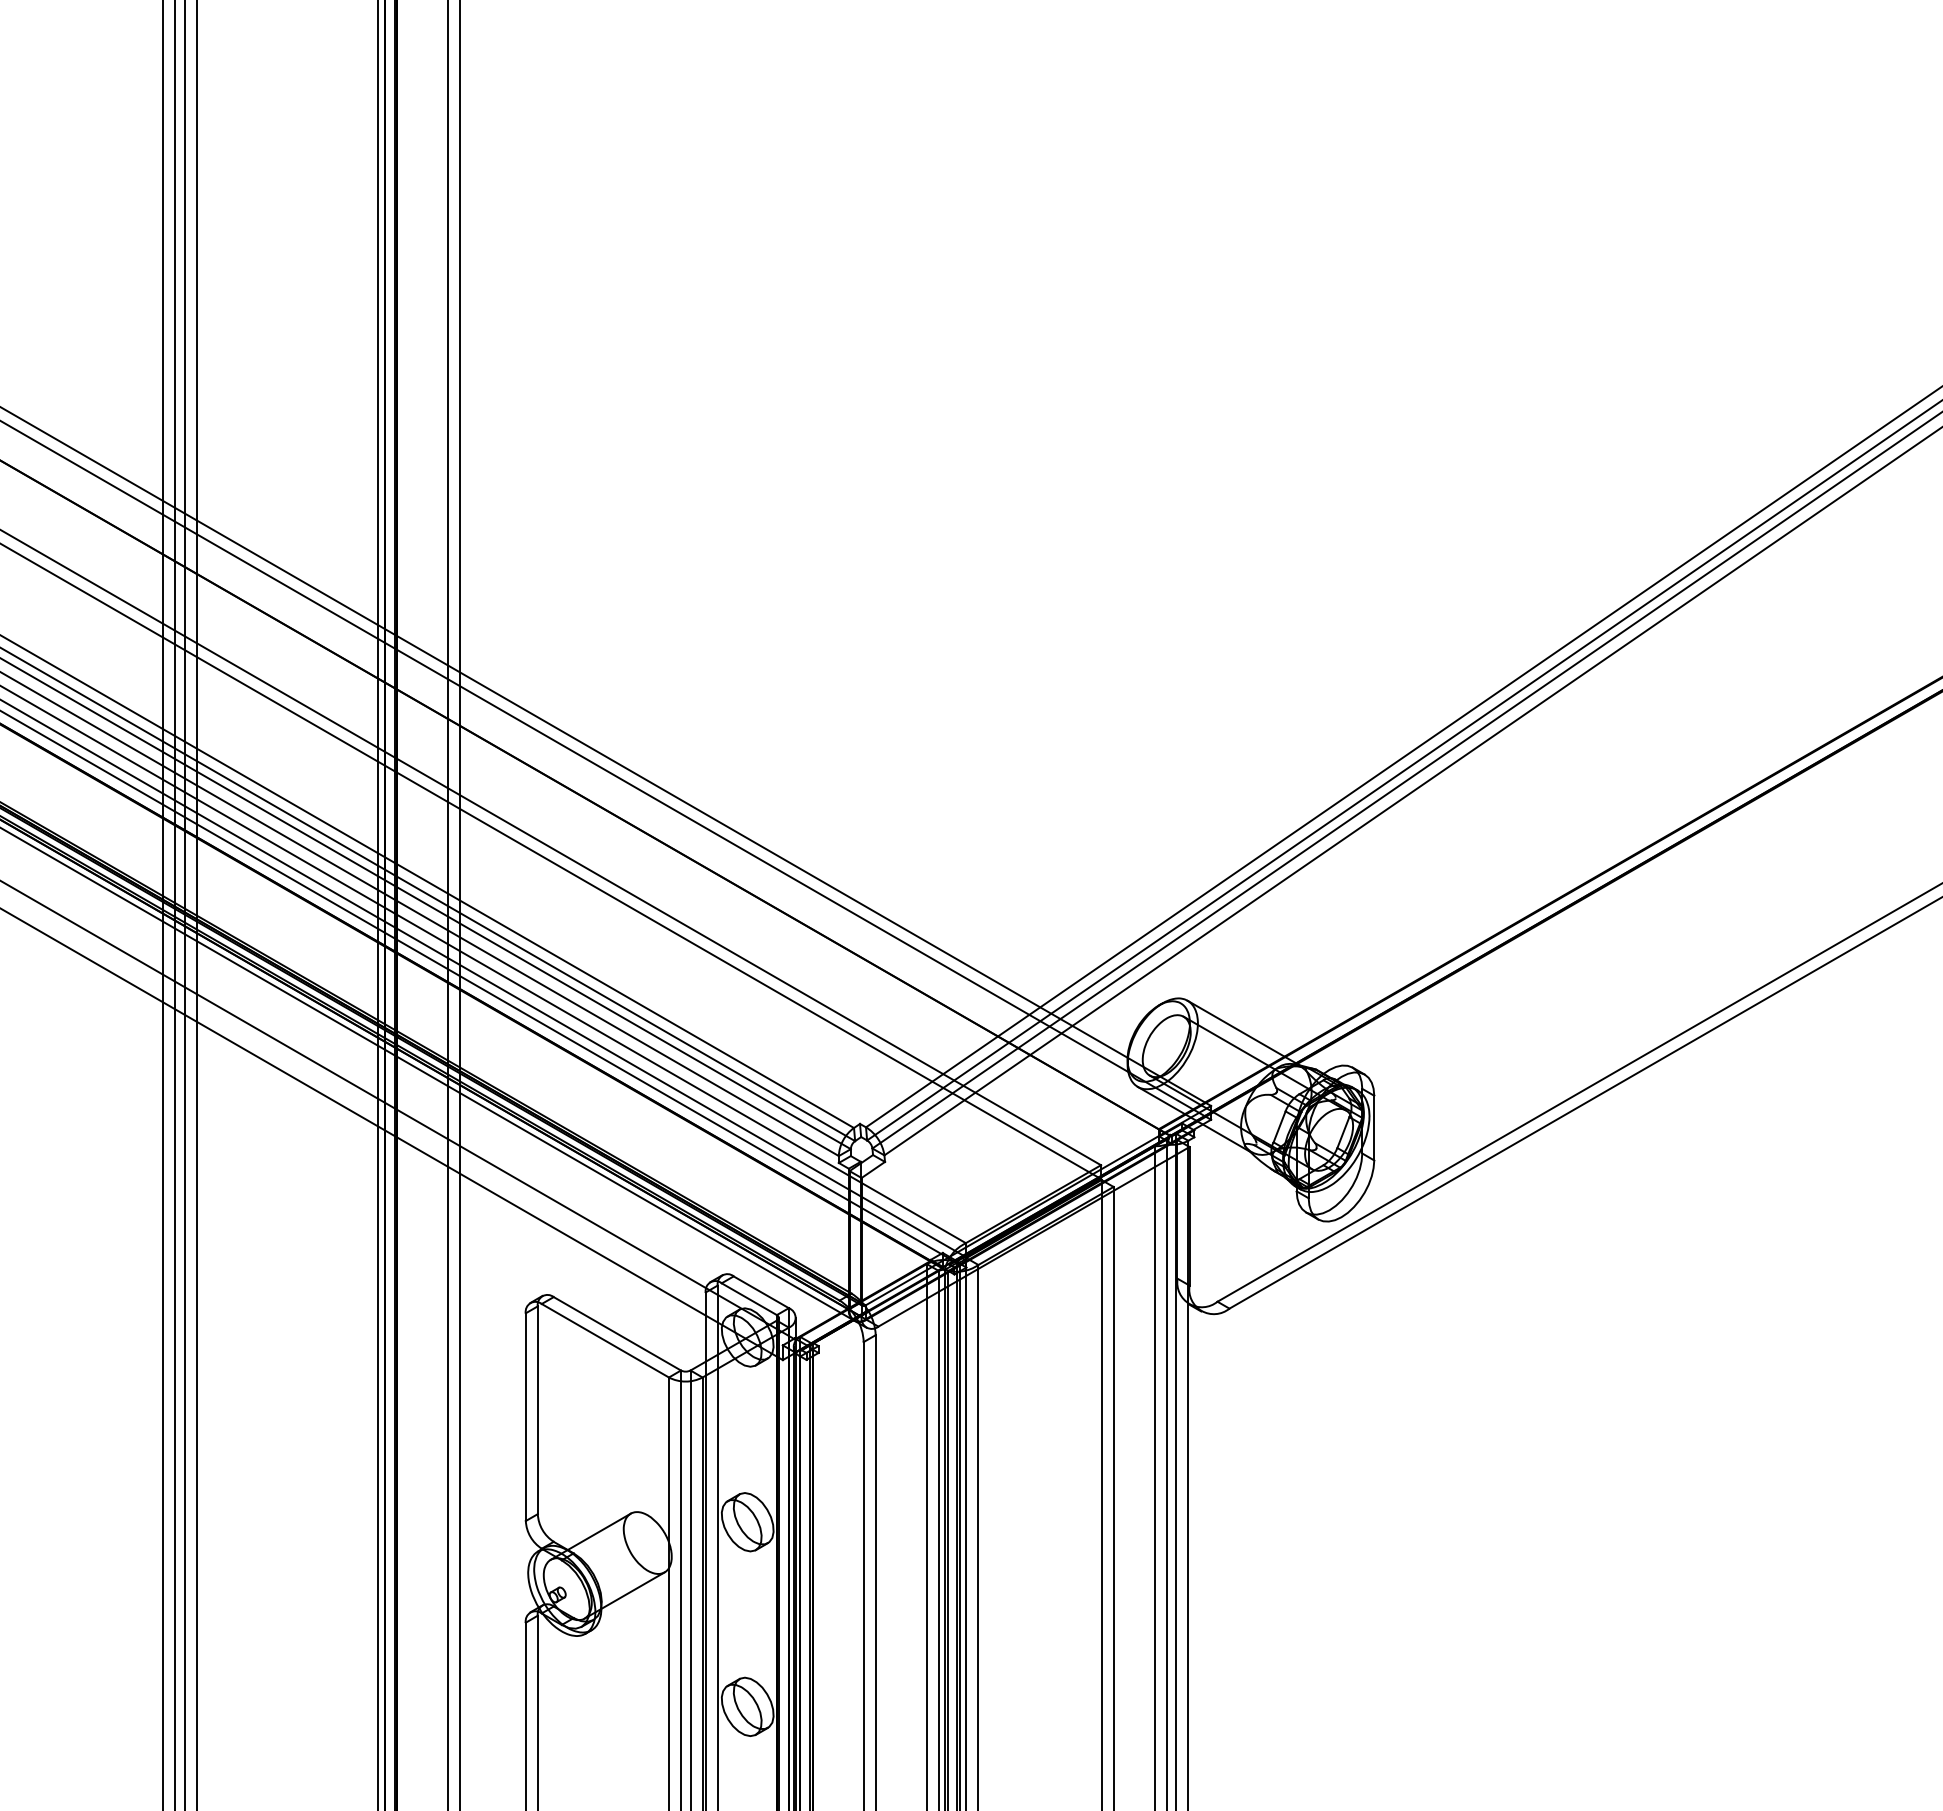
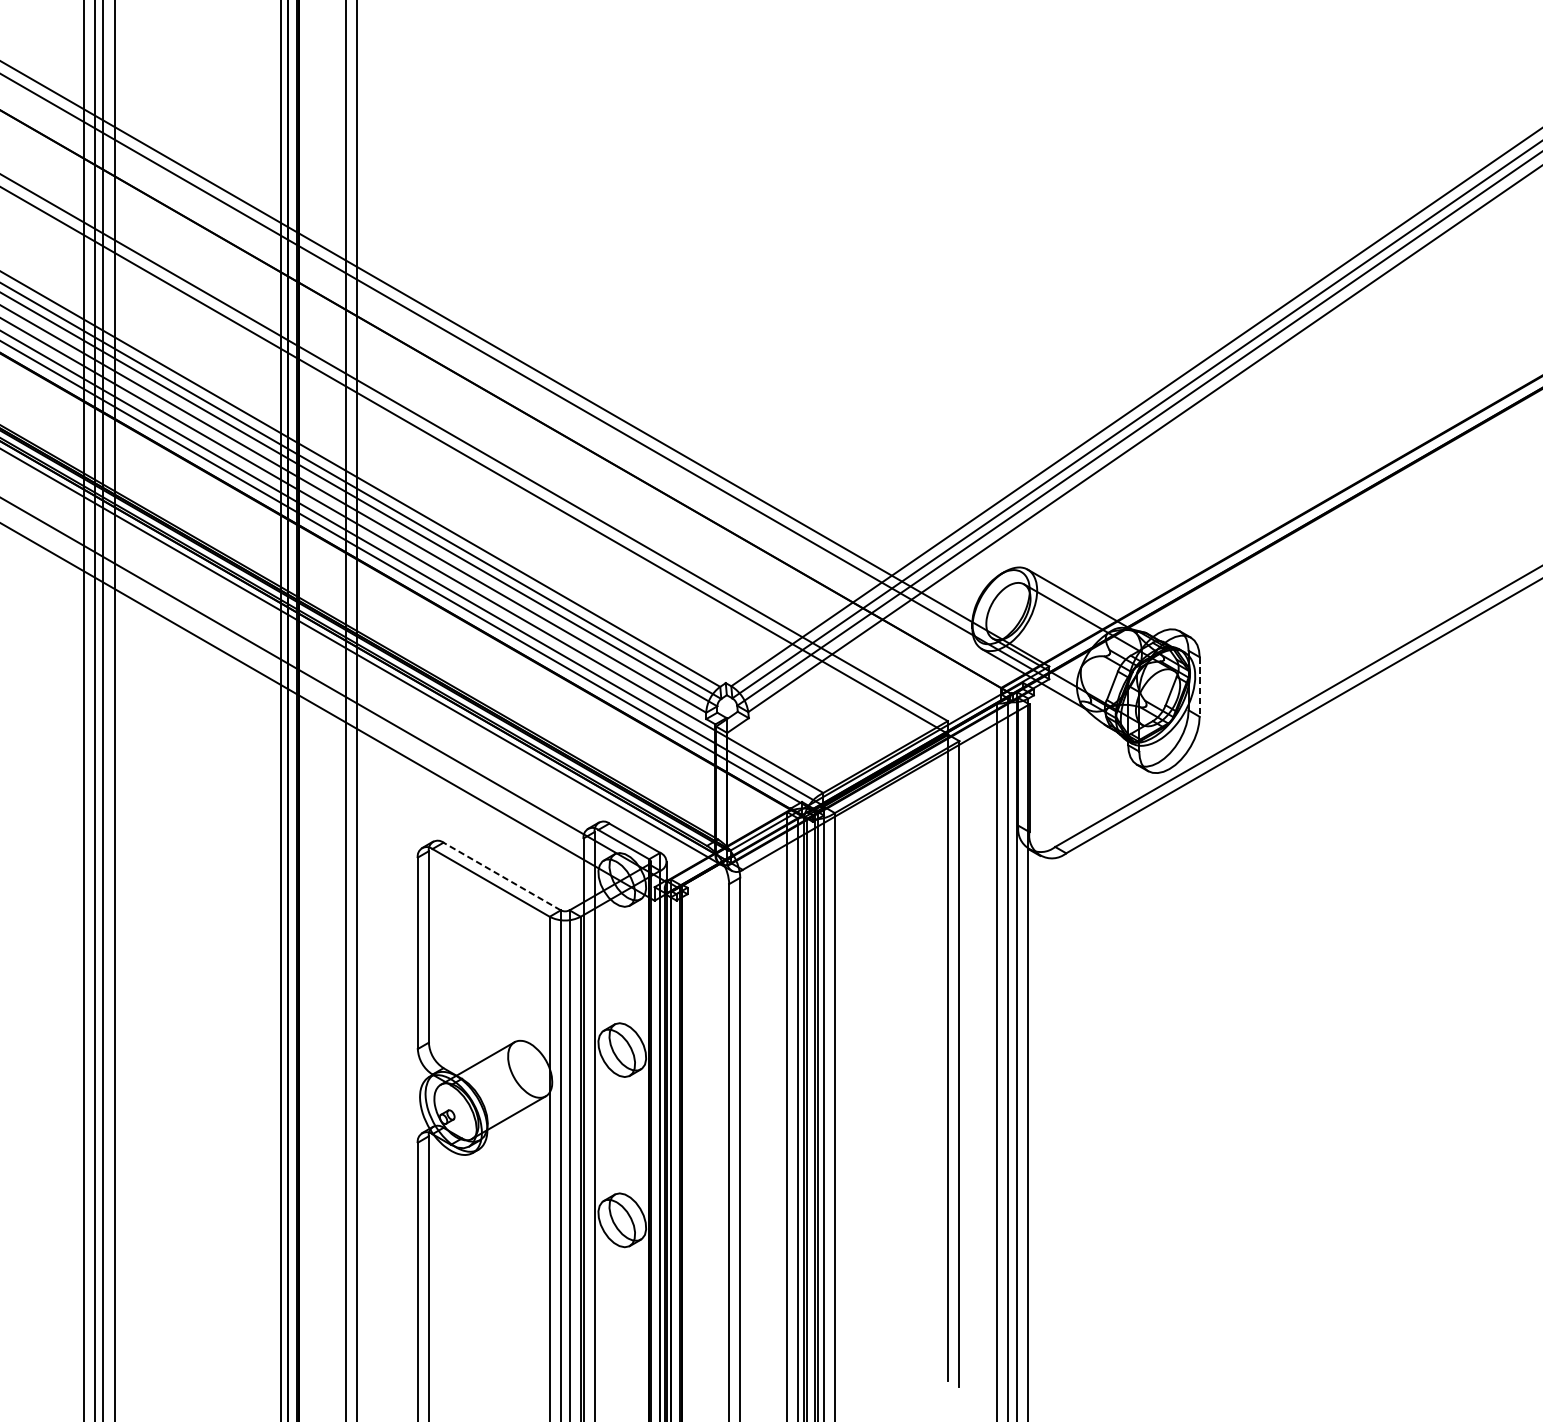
line: (1374, 1128) -> (1199, 687), solid -> dashed
line: (616, 1333) -> (501, 876), solid -> dashed

